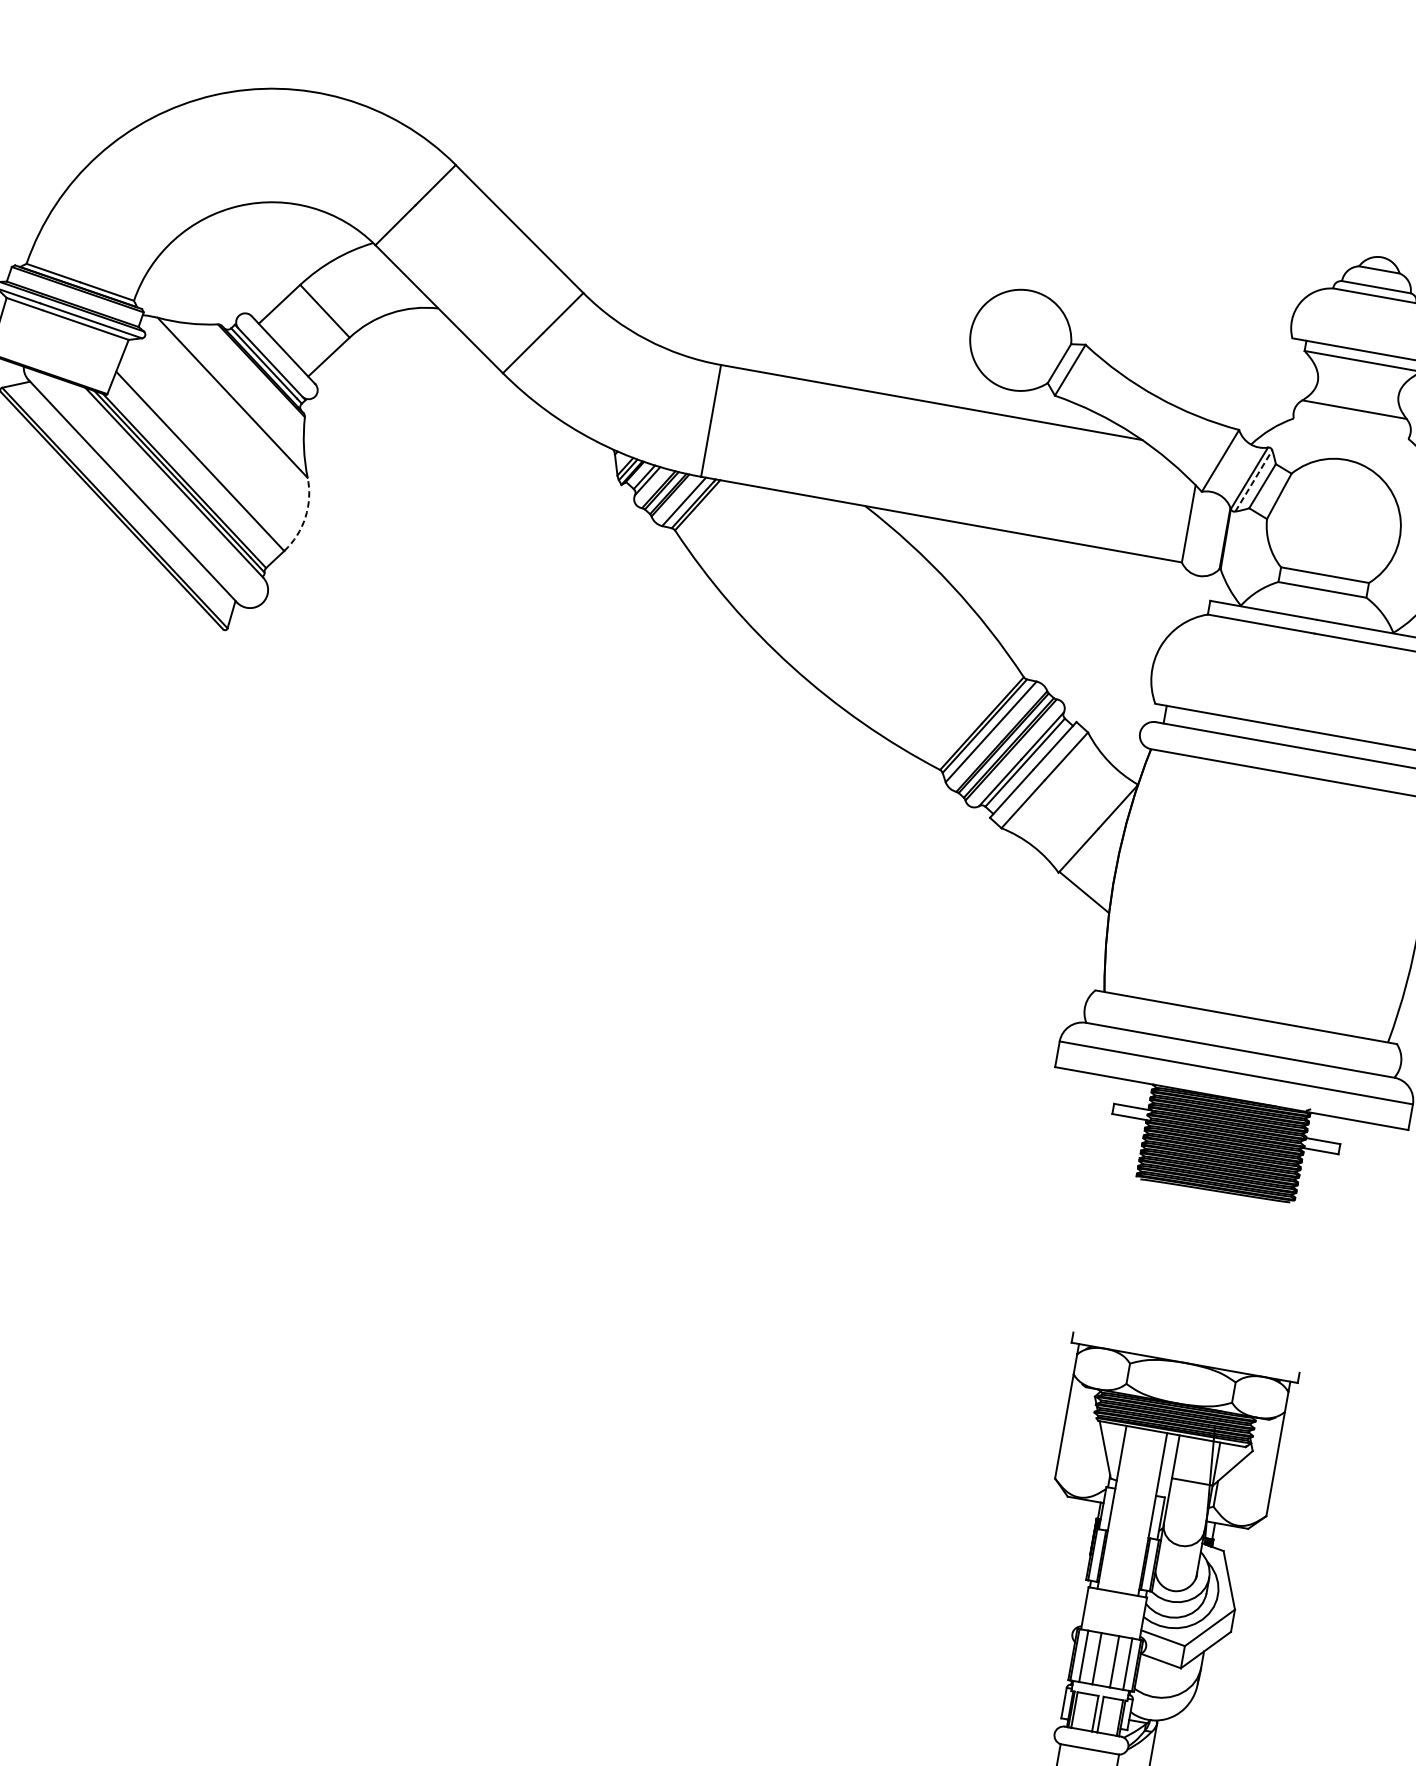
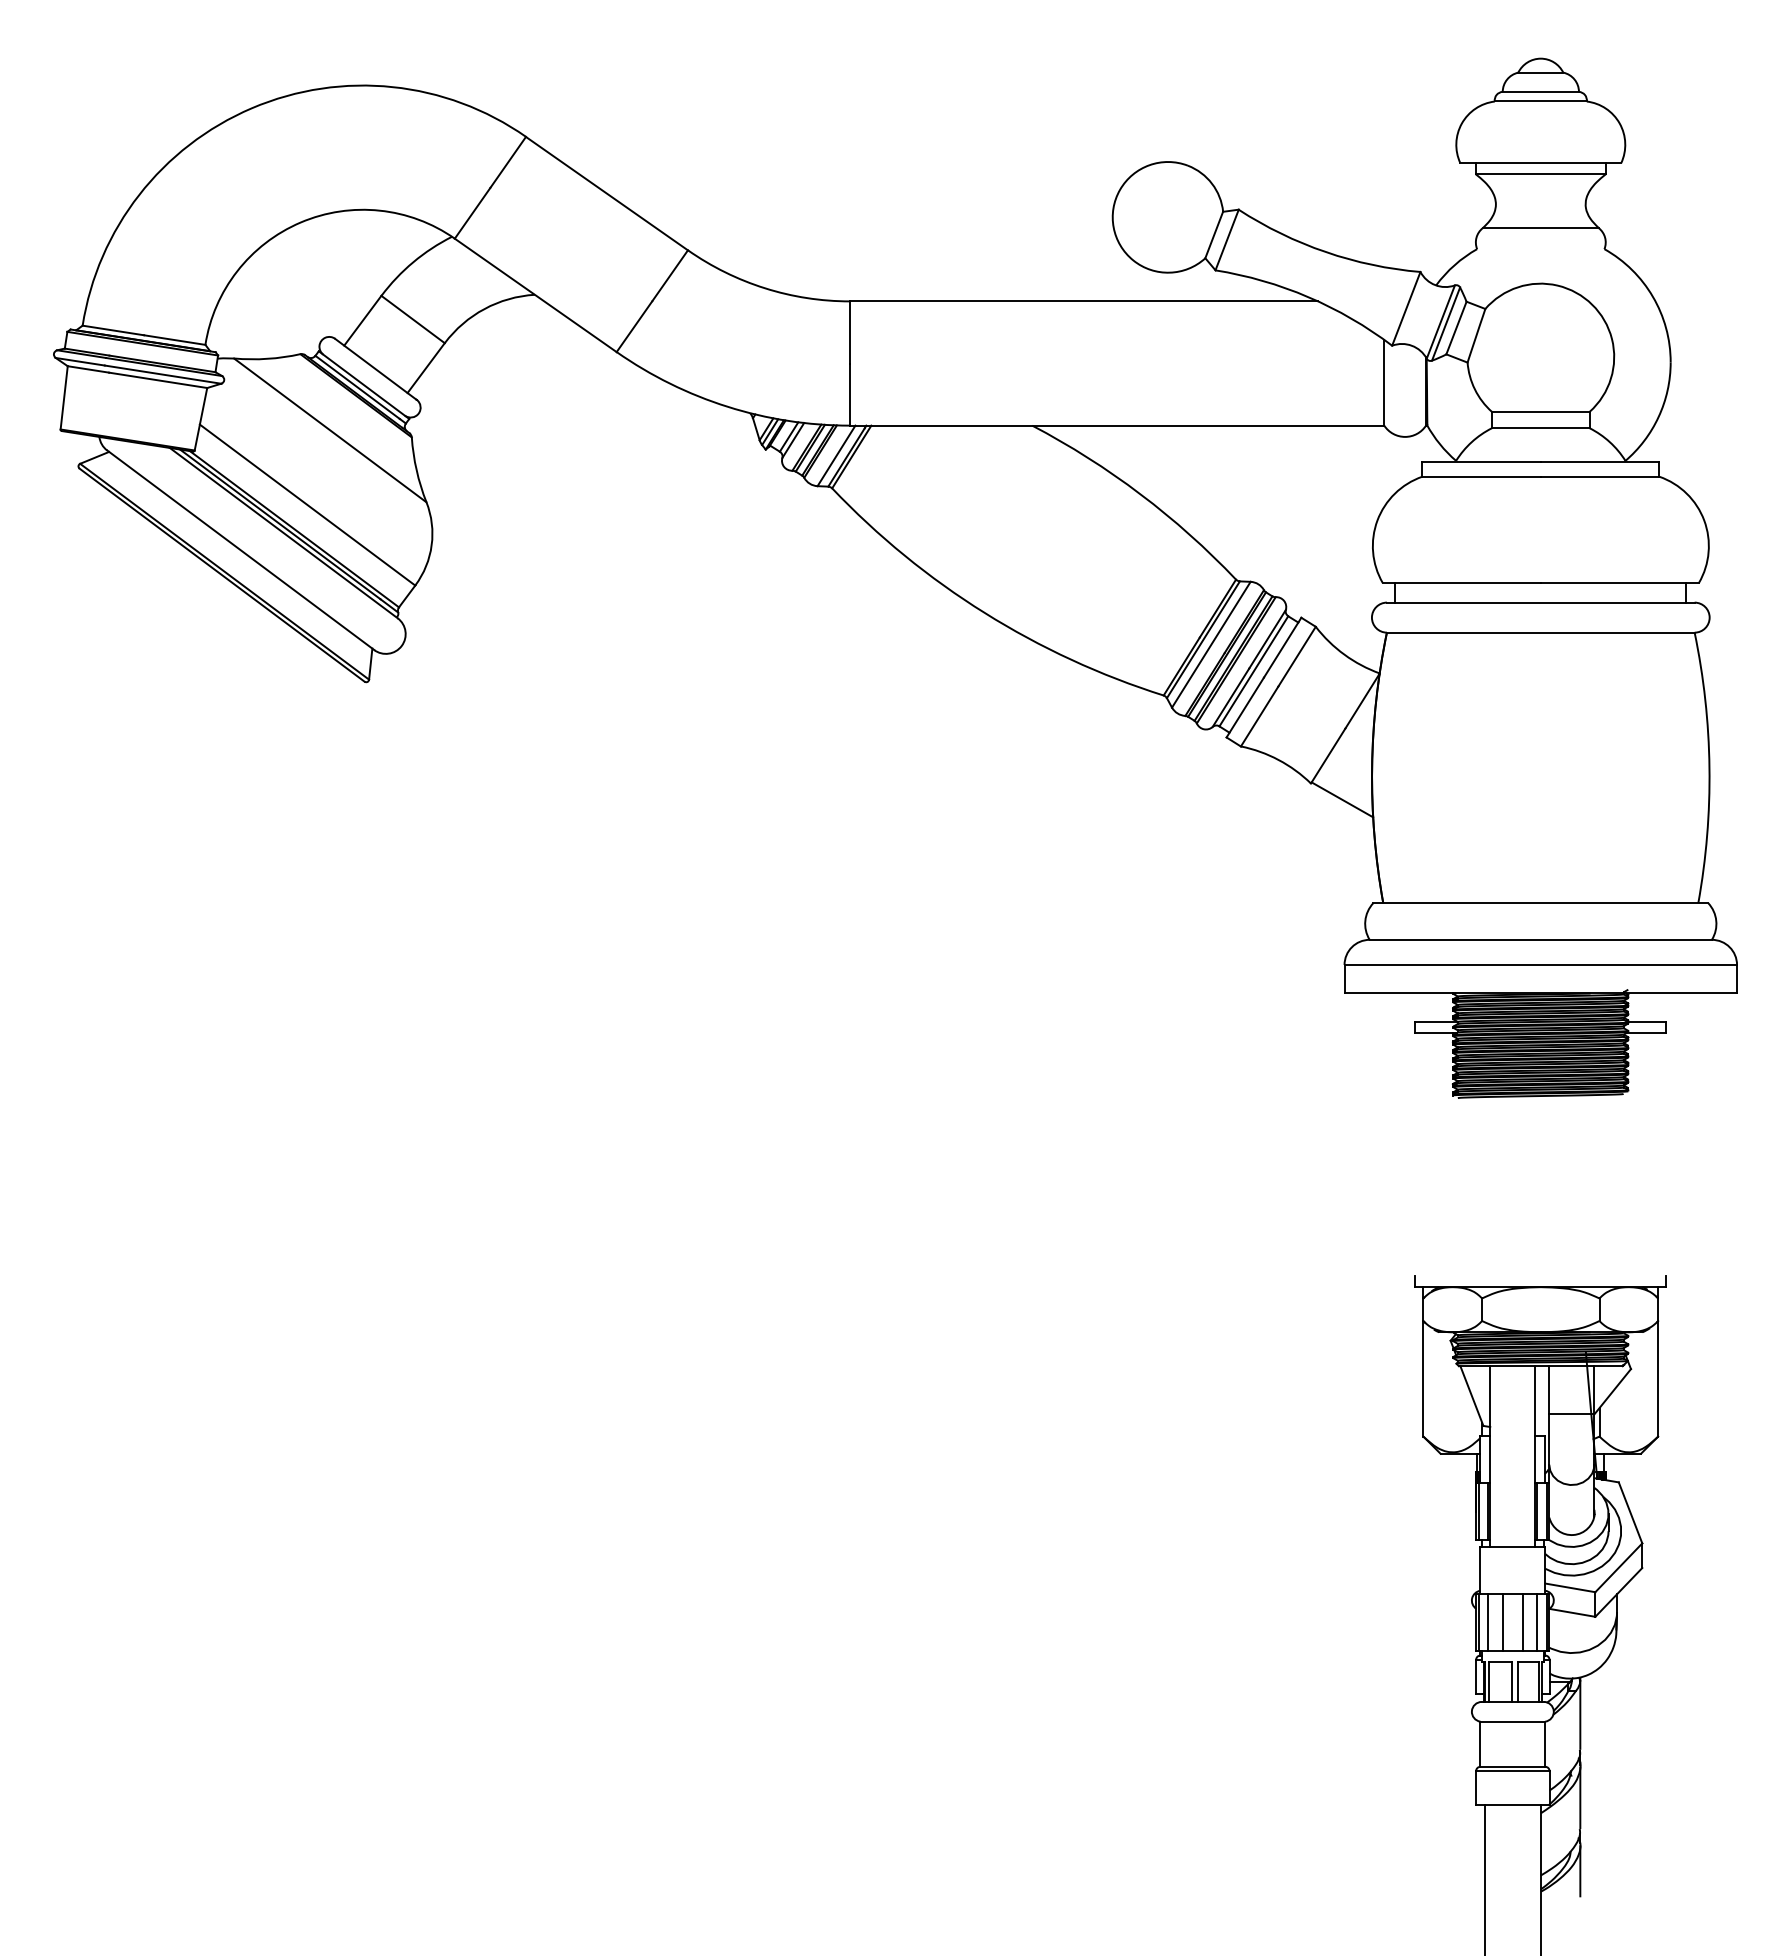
line: (1254, 480) -> (1446, 323), dashed -> solid
arc: (305, 517) -> (431, 545), dashed -> solid

